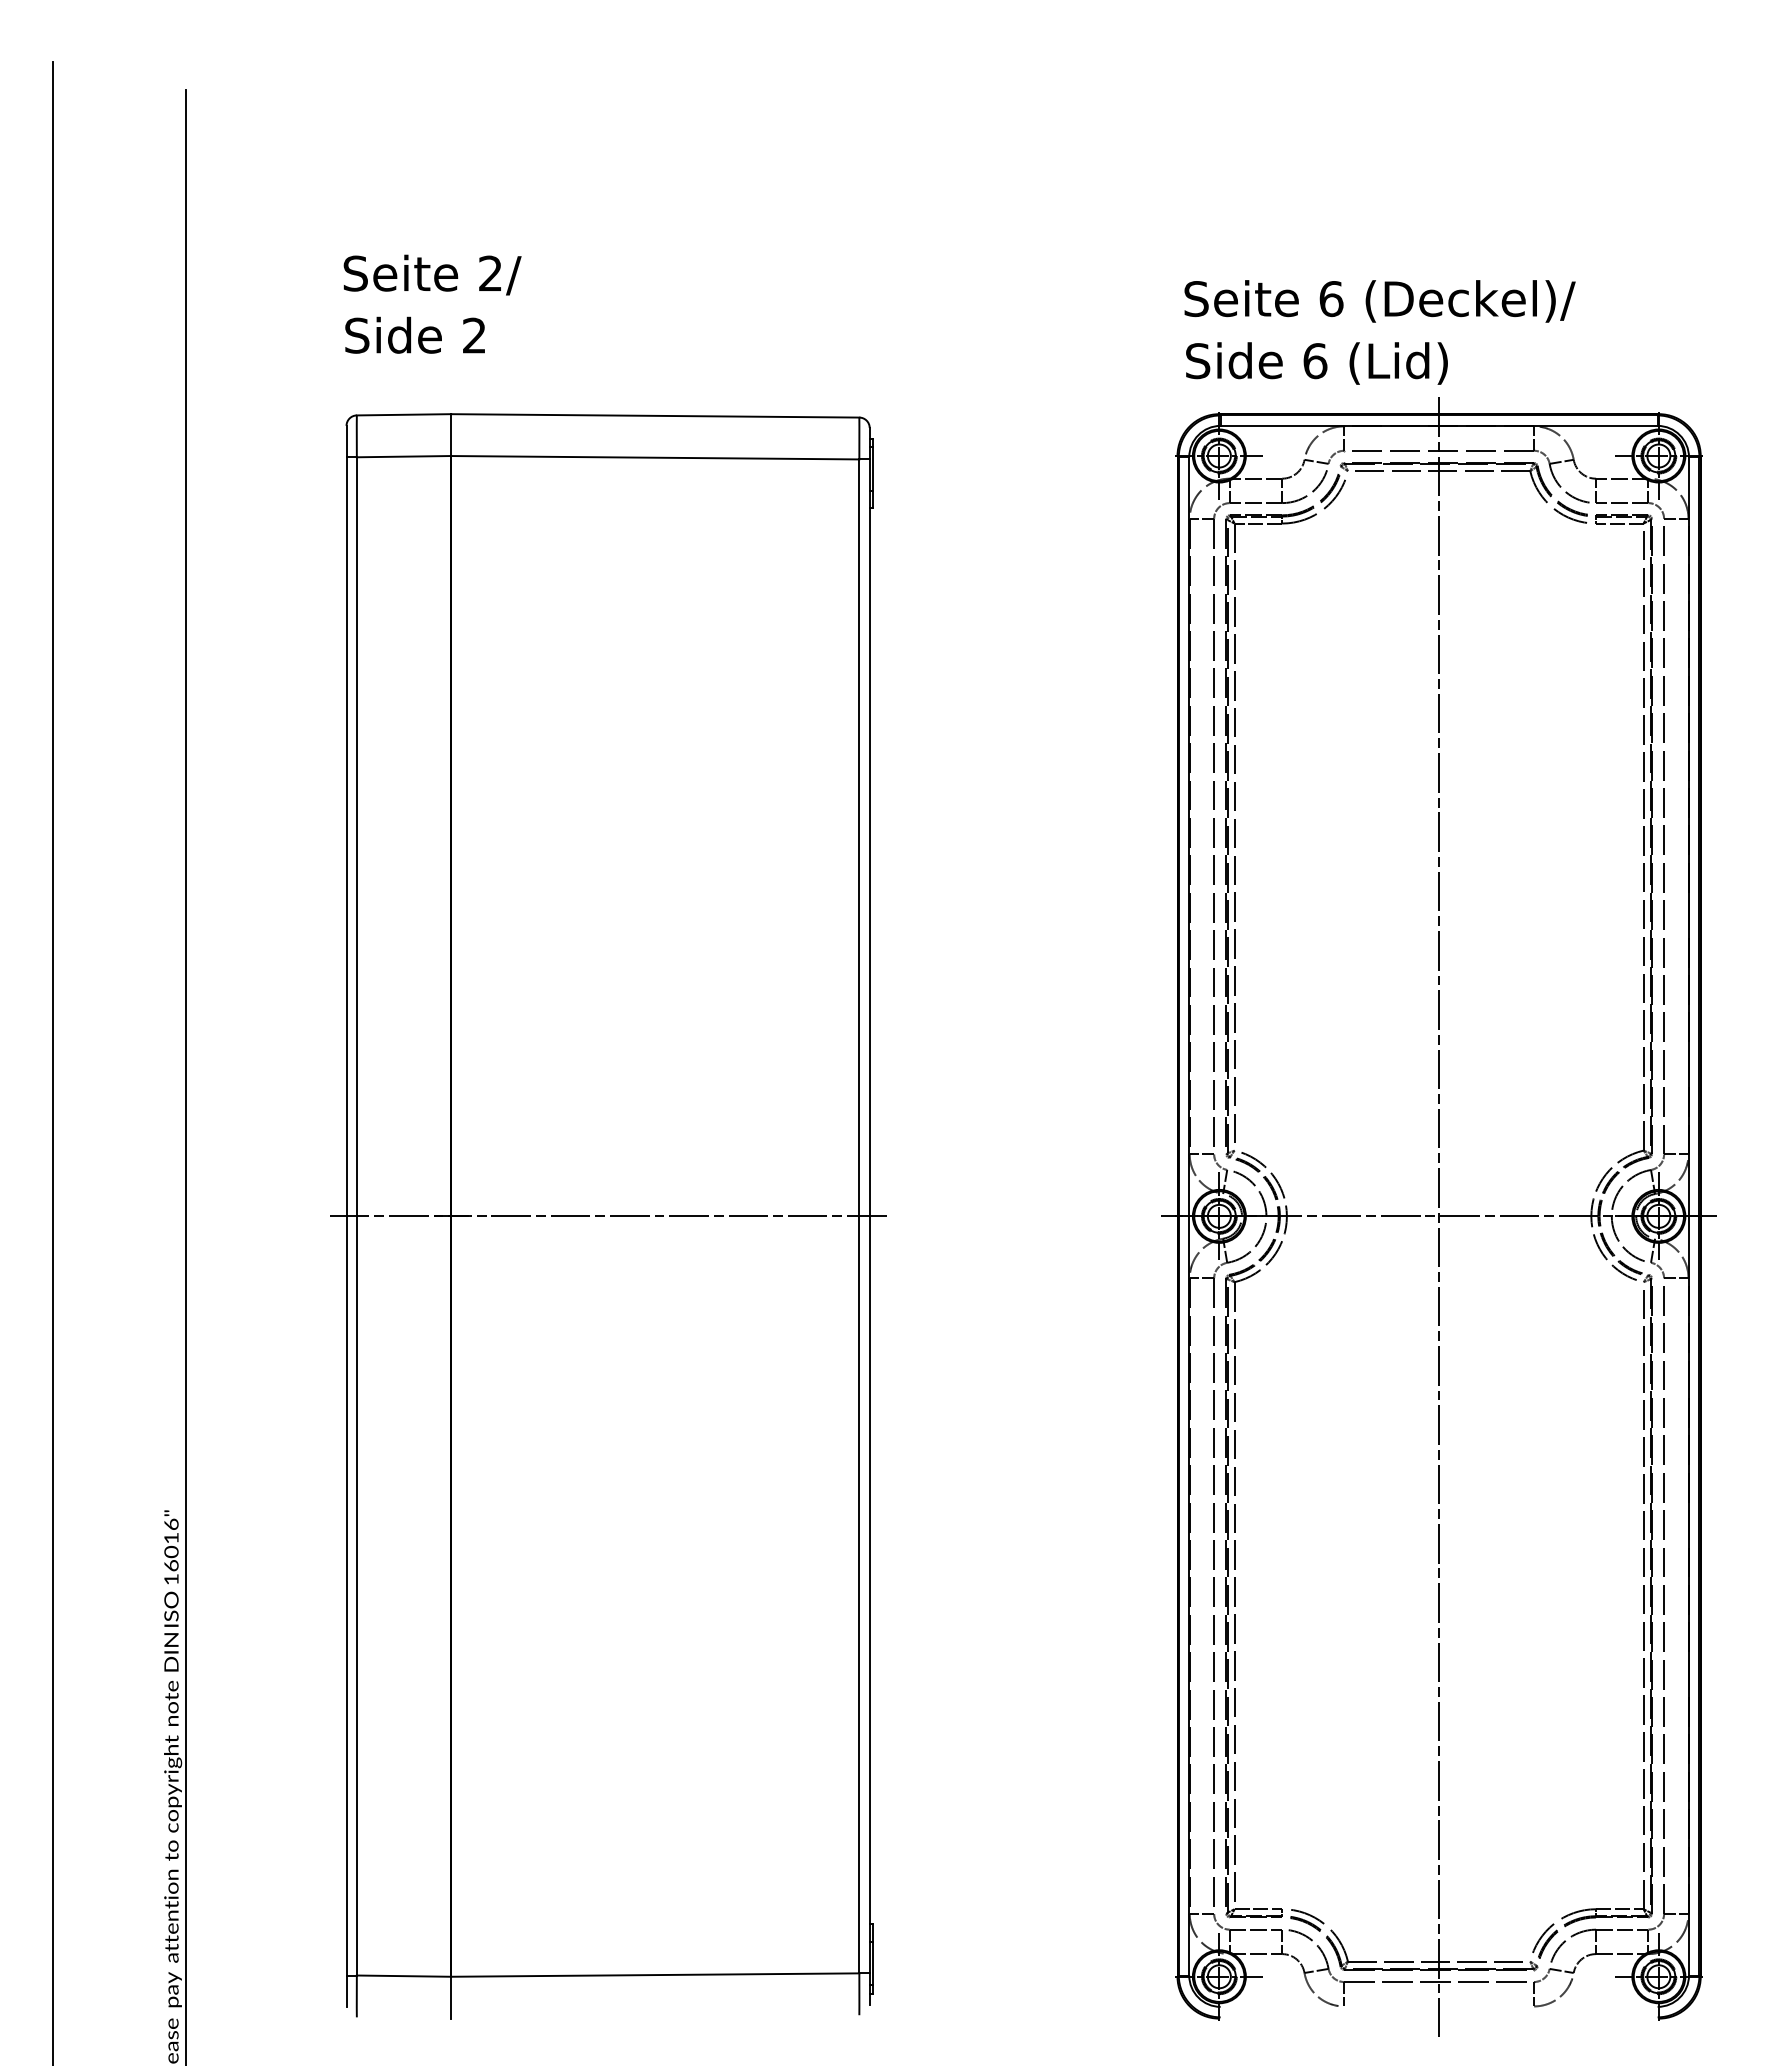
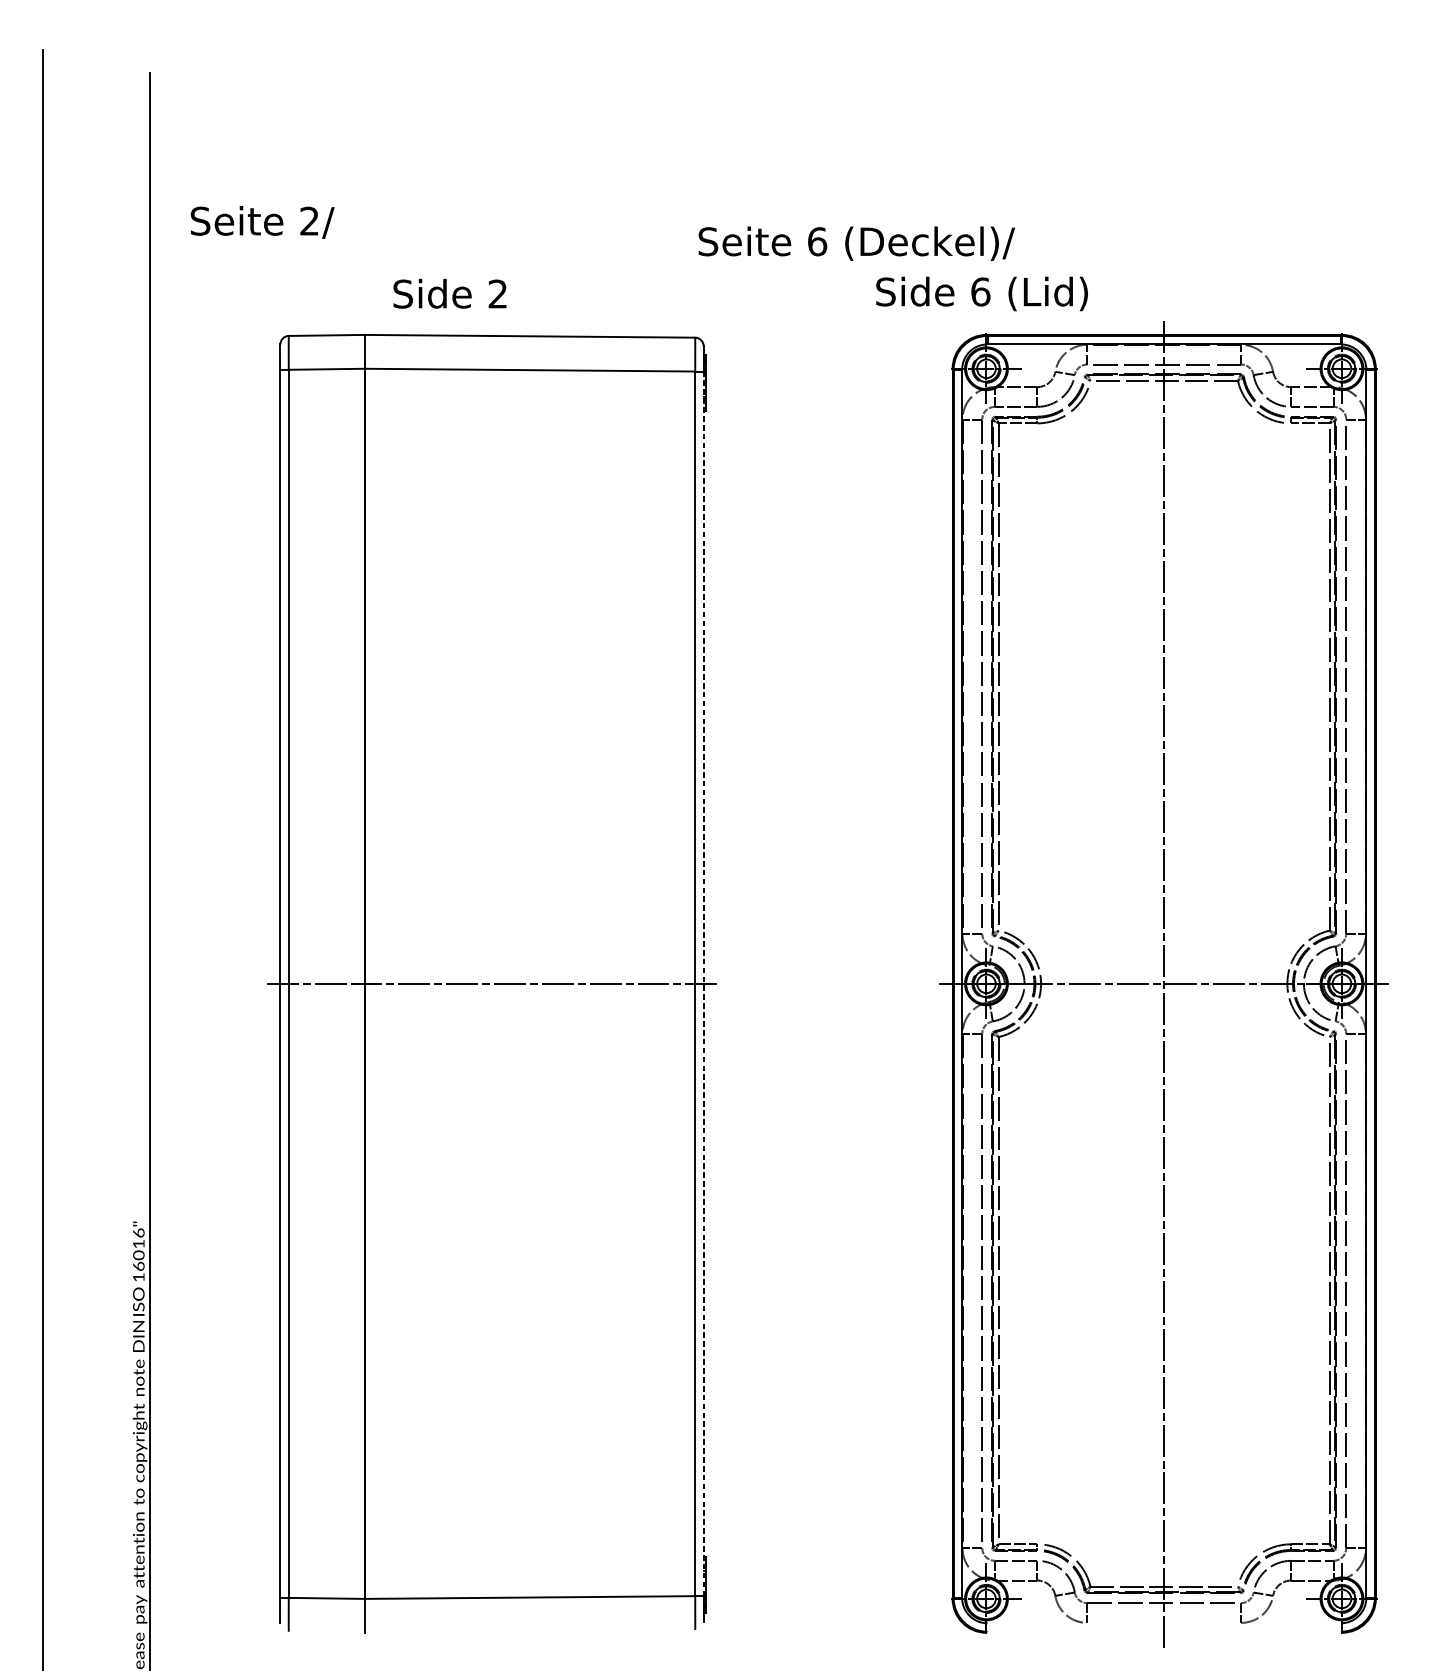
text: (432, 274) -> (262, 221), moved
text: (1379, 301) -> (856, 243), moved
text: (414, 334) -> (449, 293), moved
text: (1316, 363) -> (981, 293), moved
line: (869, 1216) -> (703, 983), solid -> dashed

